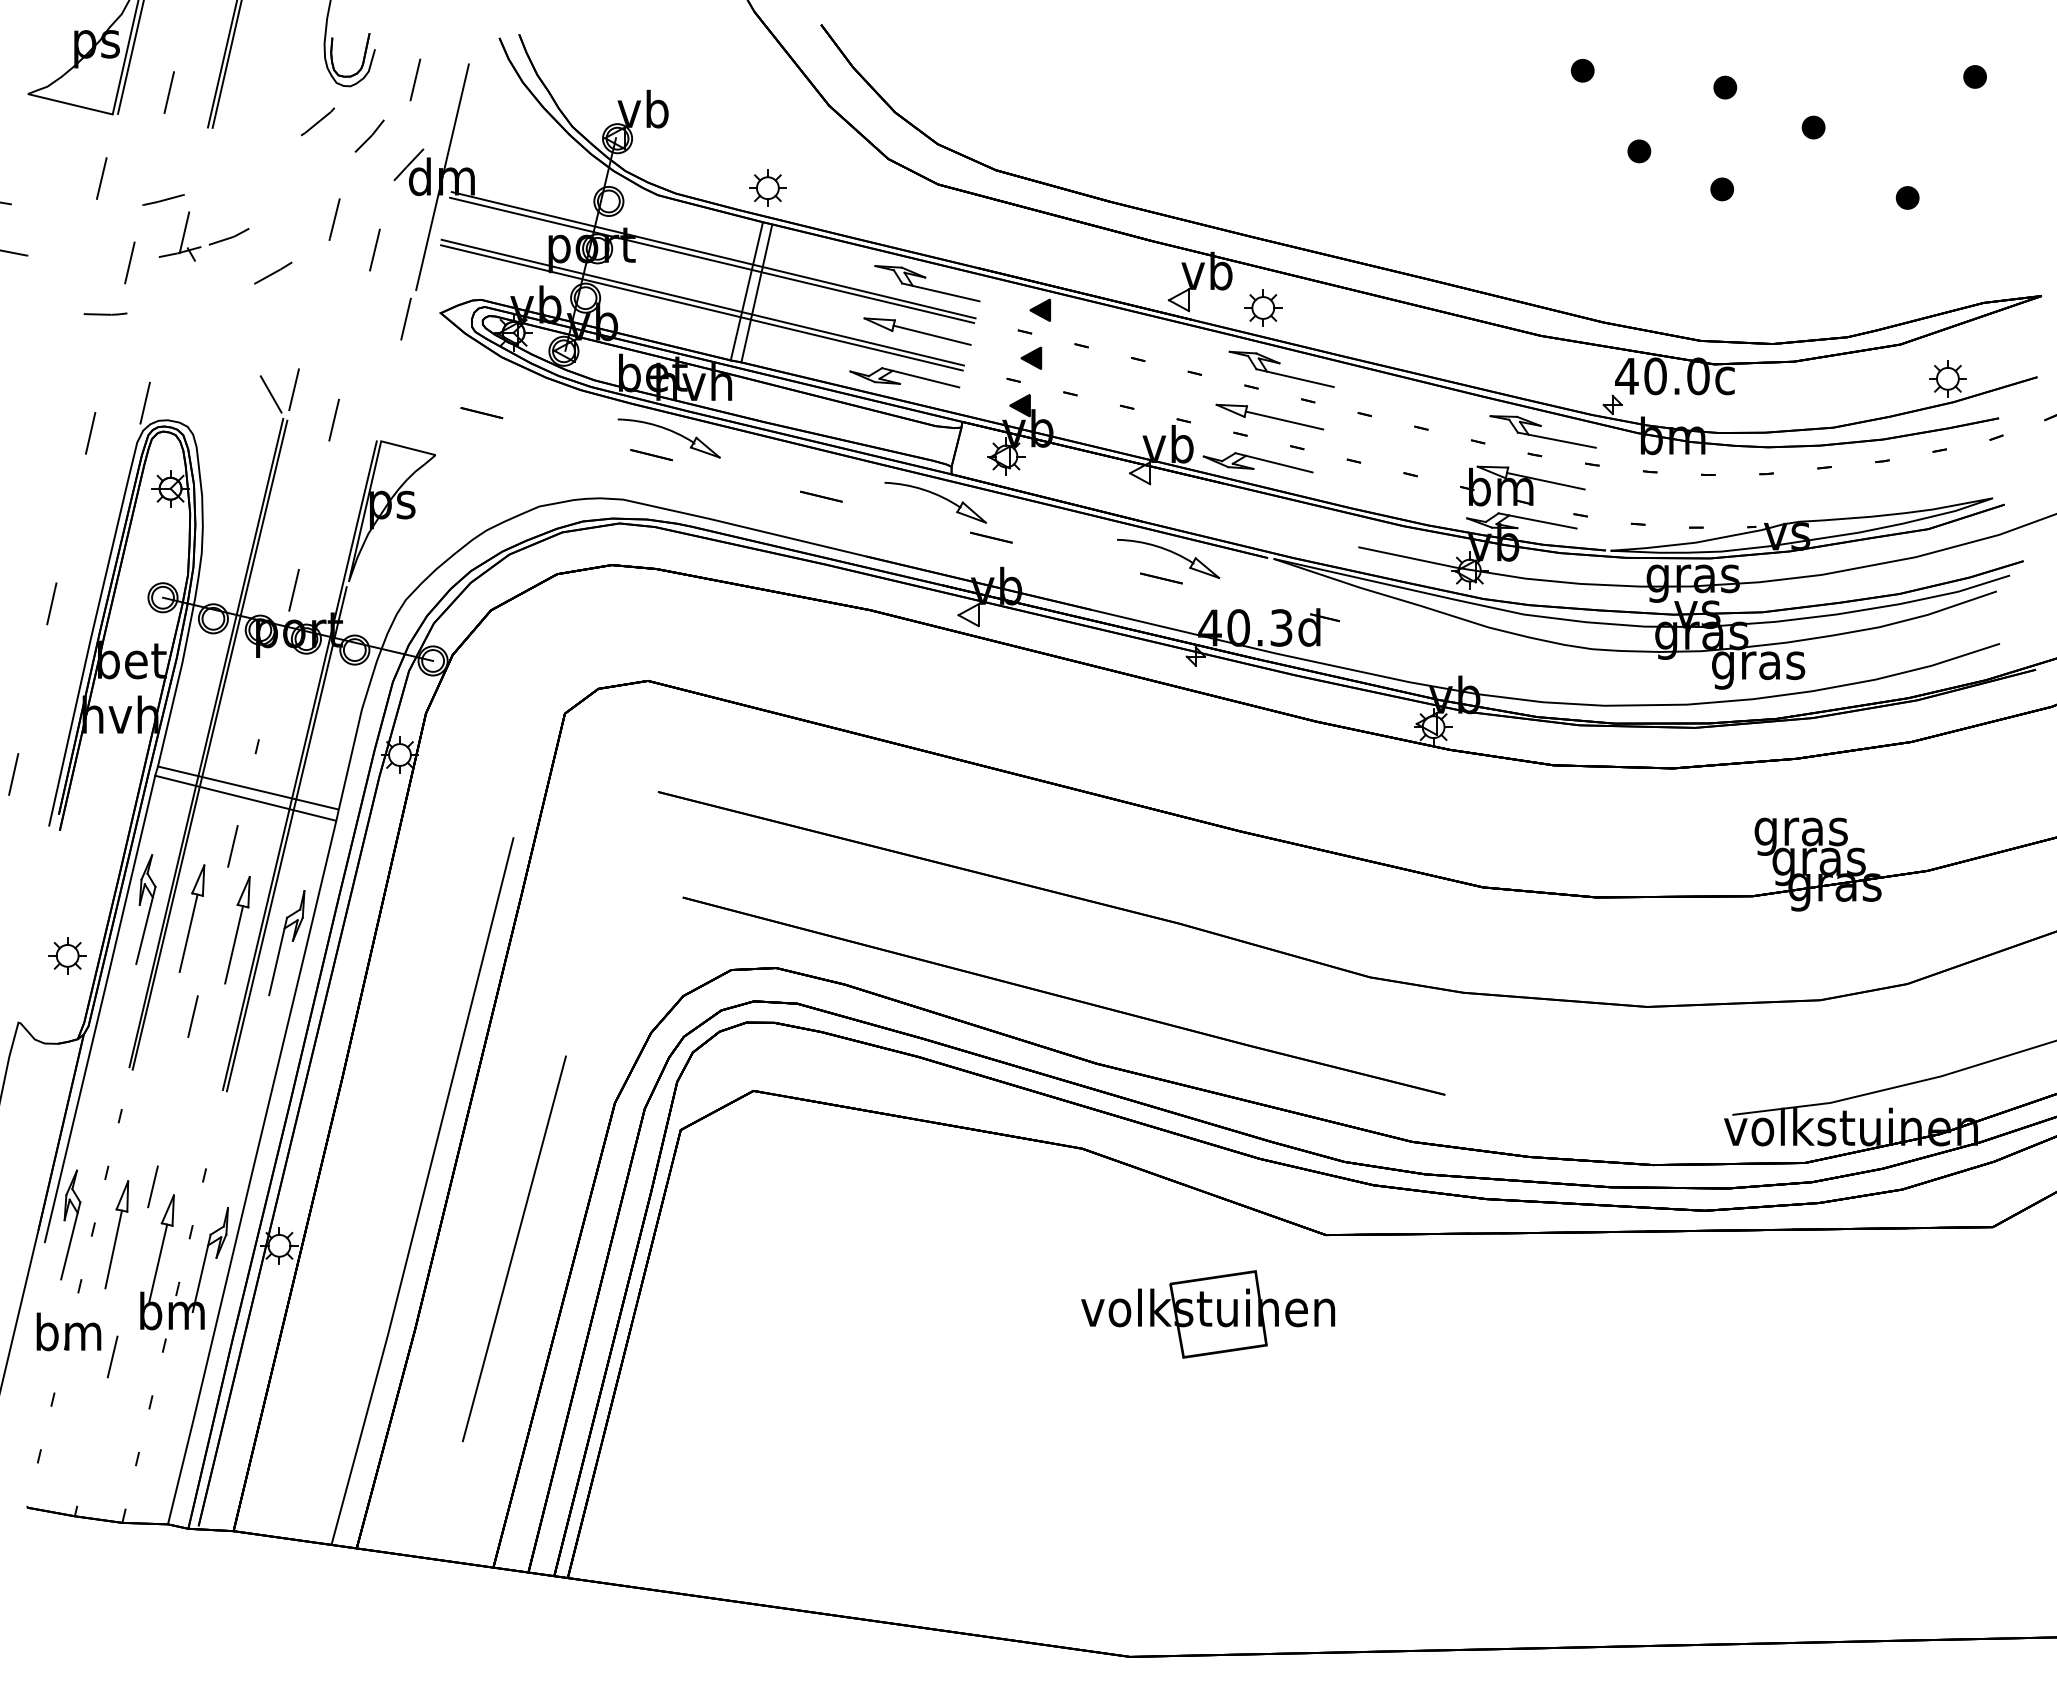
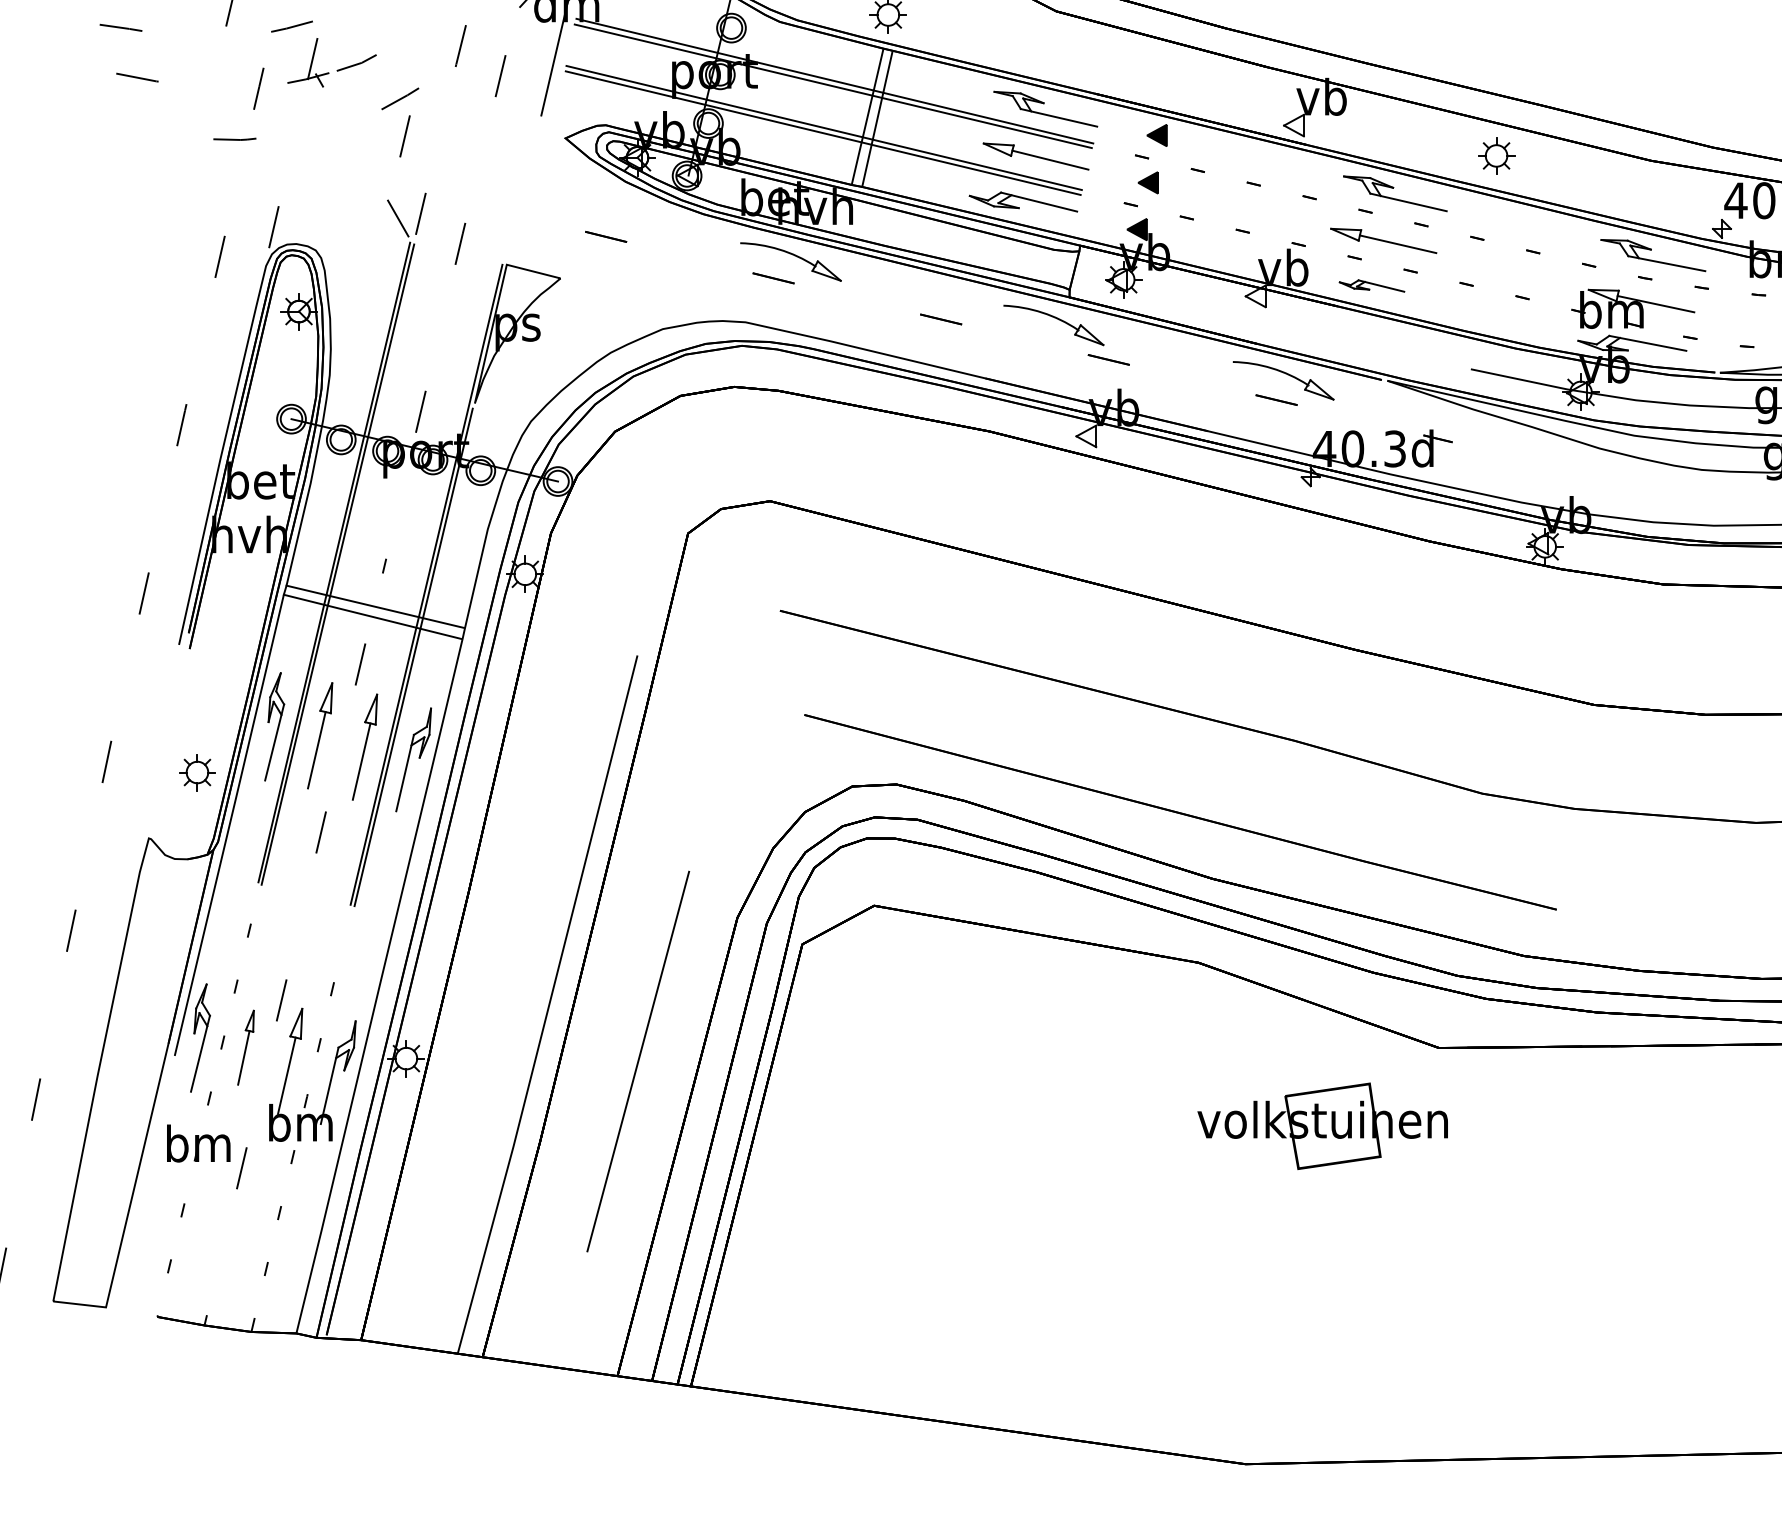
part: (1263, 307) -> (1496, 155), moved
line: (405, 318) -> (404, 135), moved
part: (1257, 462) -> (1371, 285), size x0.6
part: (116, 1234) -> (245, 1047), size x0.7

